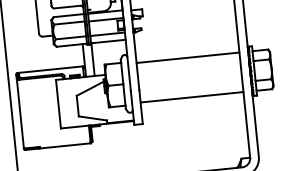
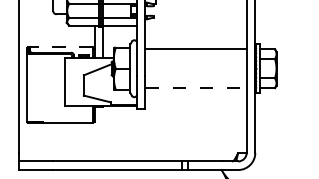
line: (51, 69) -> (61, 47), solid -> dashed
line: (192, 97) -> (196, 88), solid -> dashed

